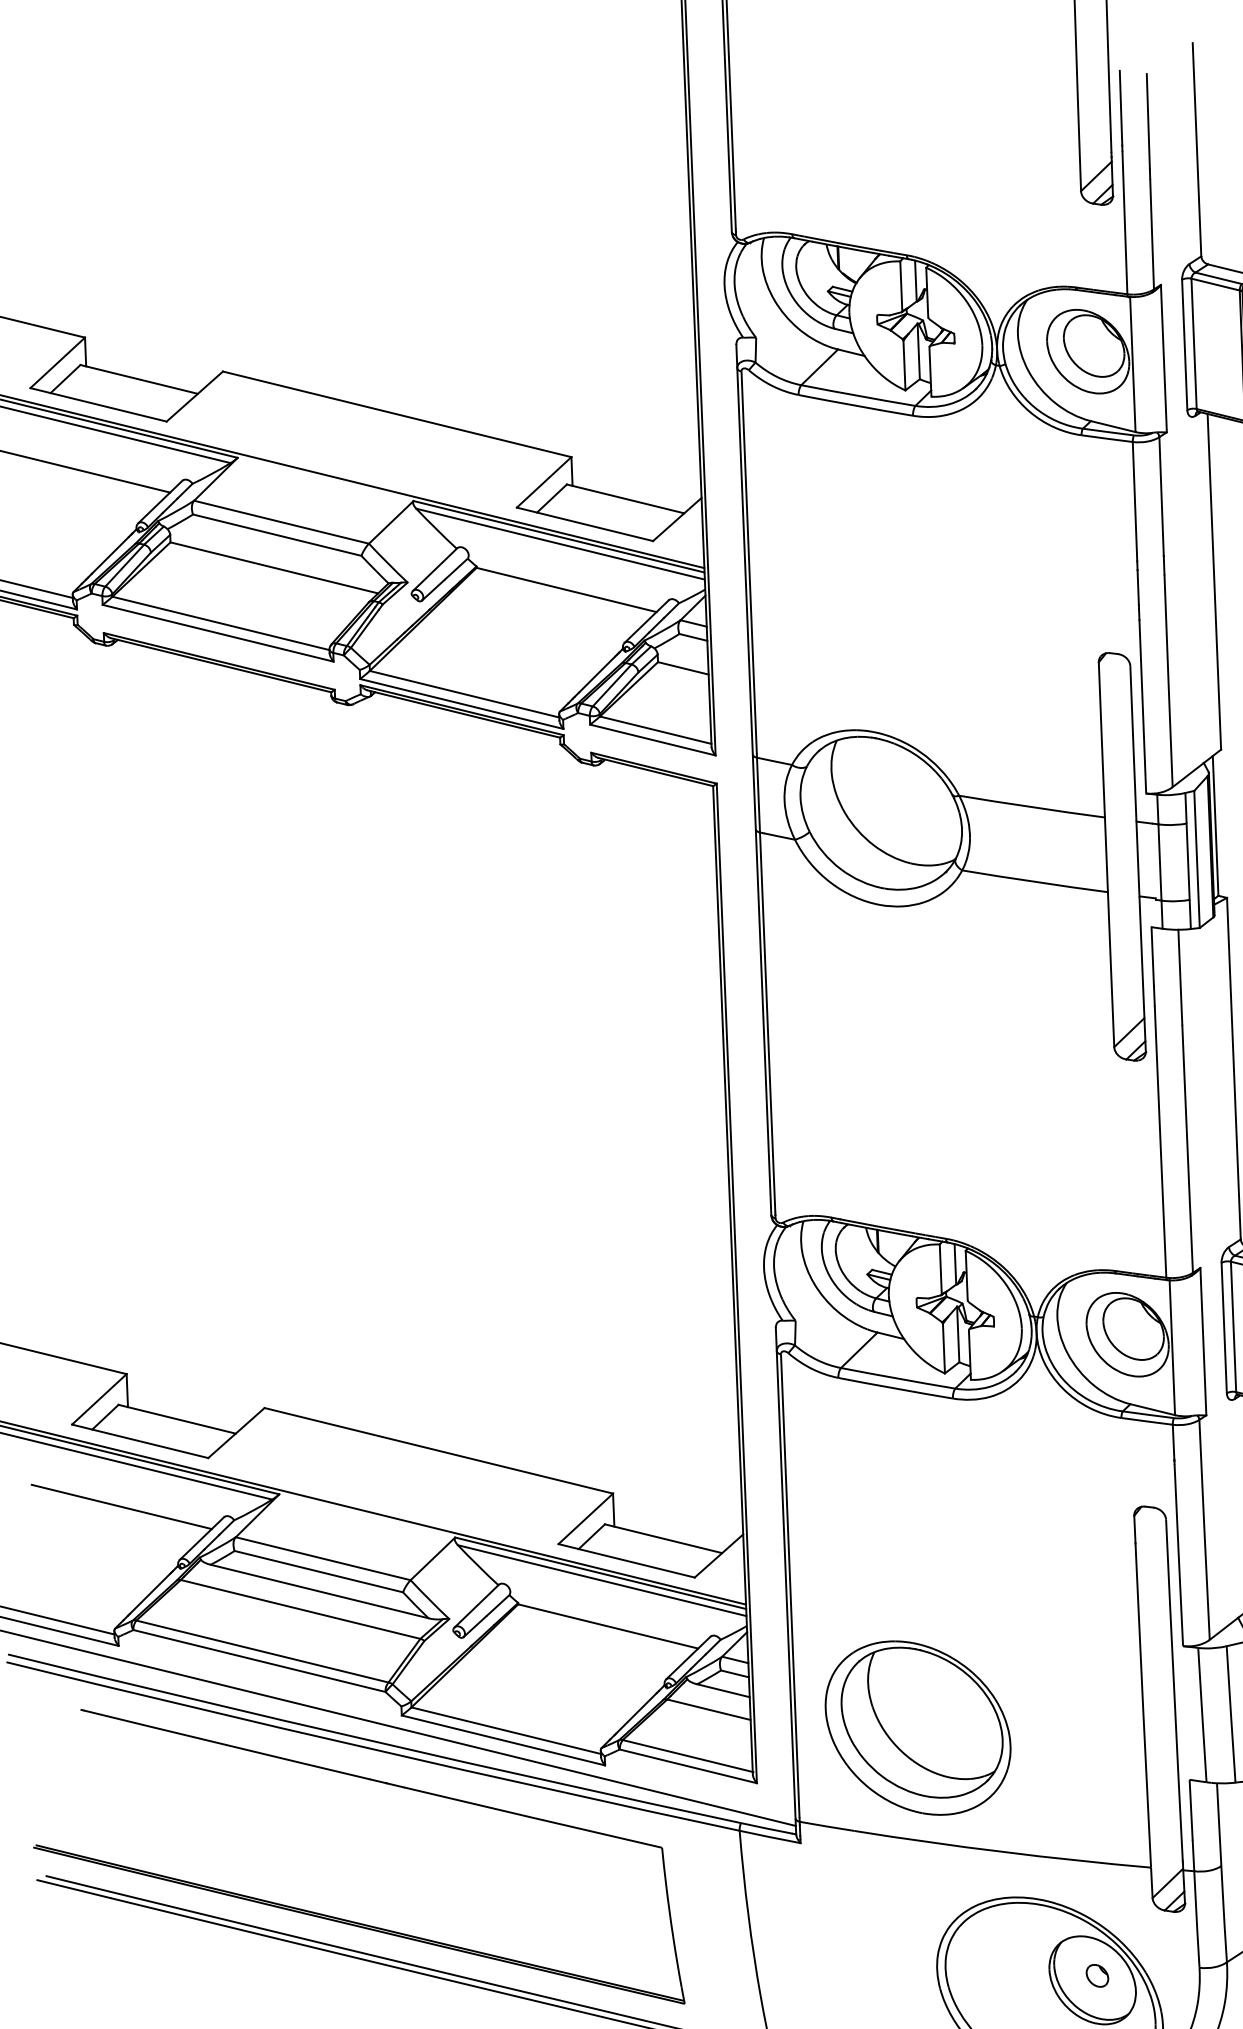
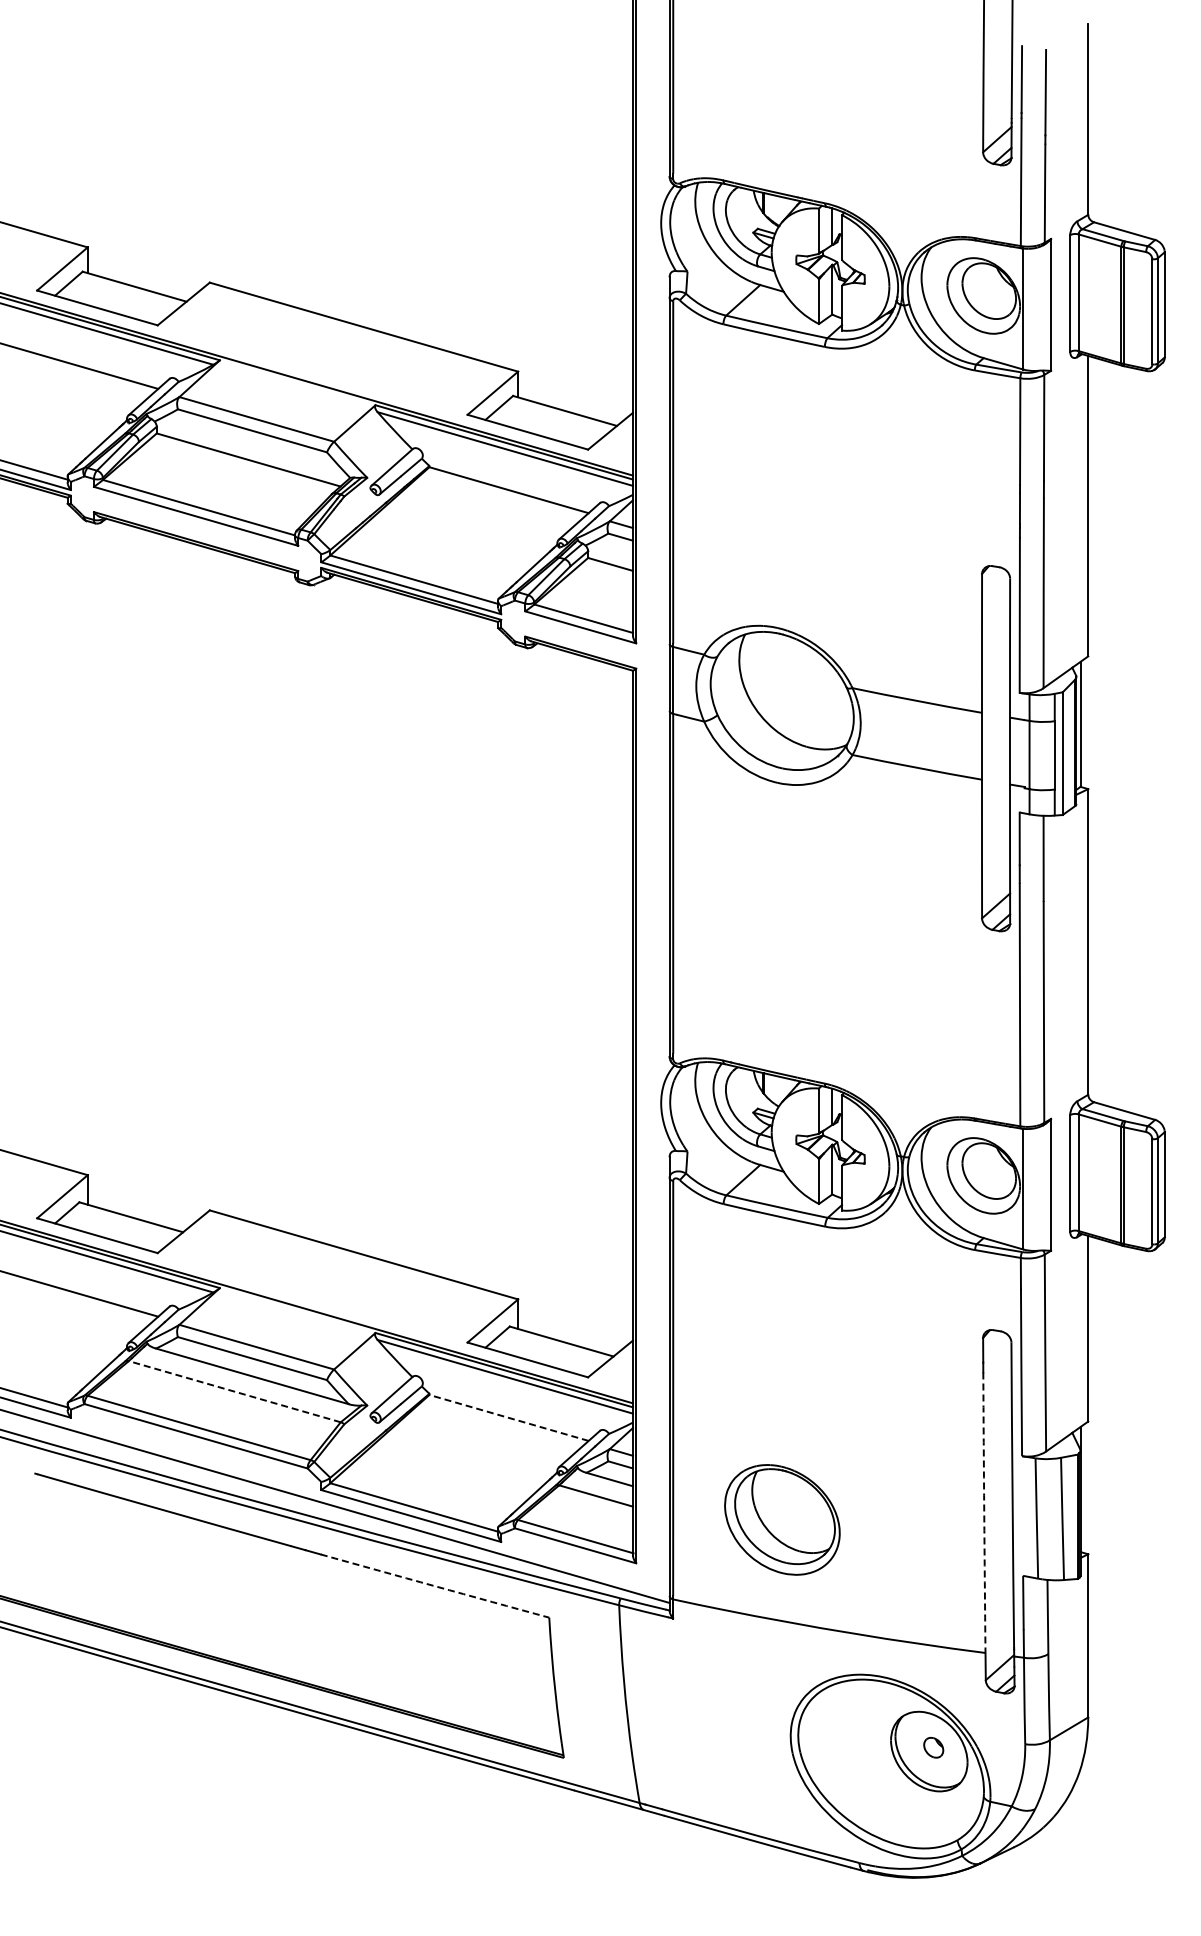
line: (300, 1609) -> (234, 1391), solid -> dashed
line: (608, 1625) -> (509, 1417), solid -> dashed
arc: (1143, 1710) -> (984, 1512), solid -> dashed
part: (918, 1727) -> (782, 1519), size x0.7
arc: (532, 1818) -> (434, 1586), solid -> dashed

